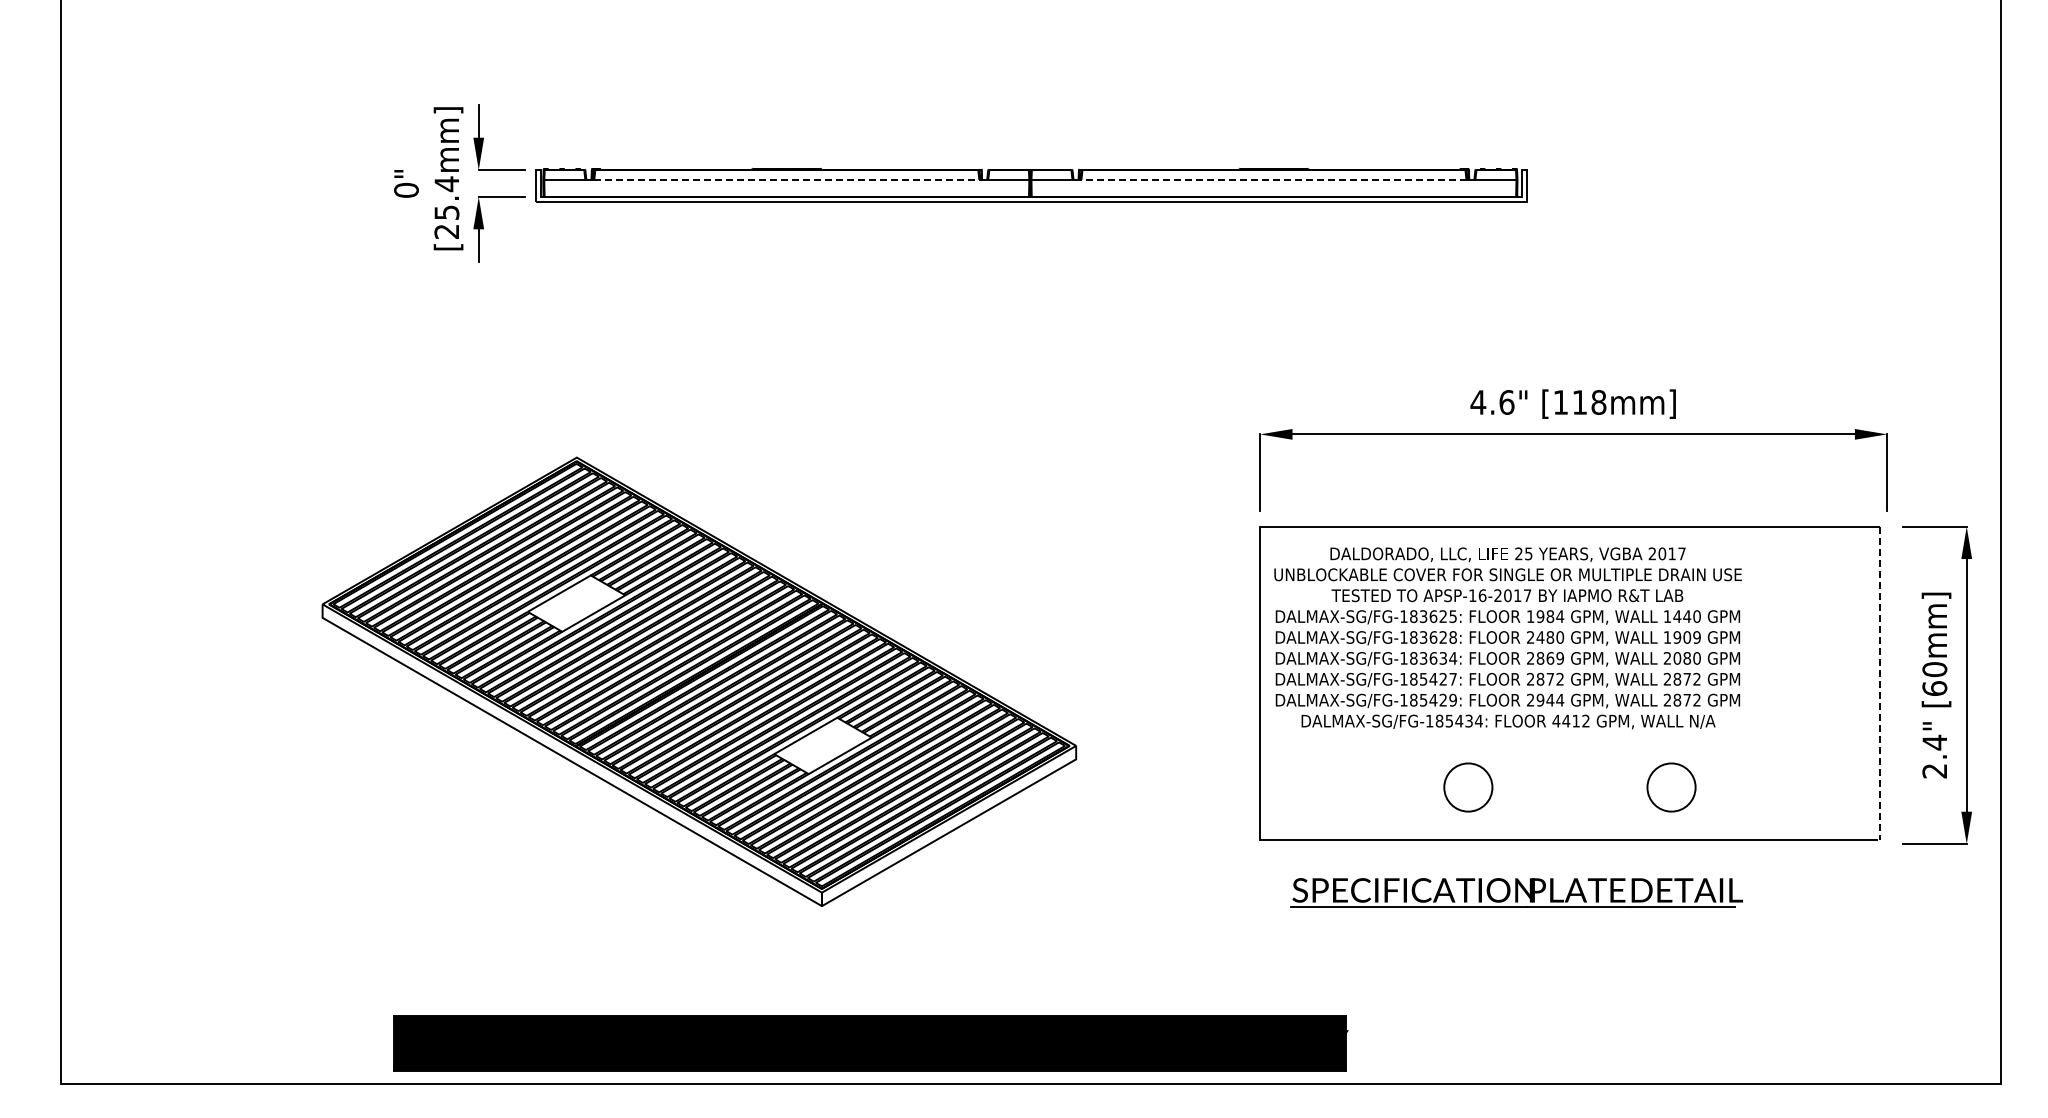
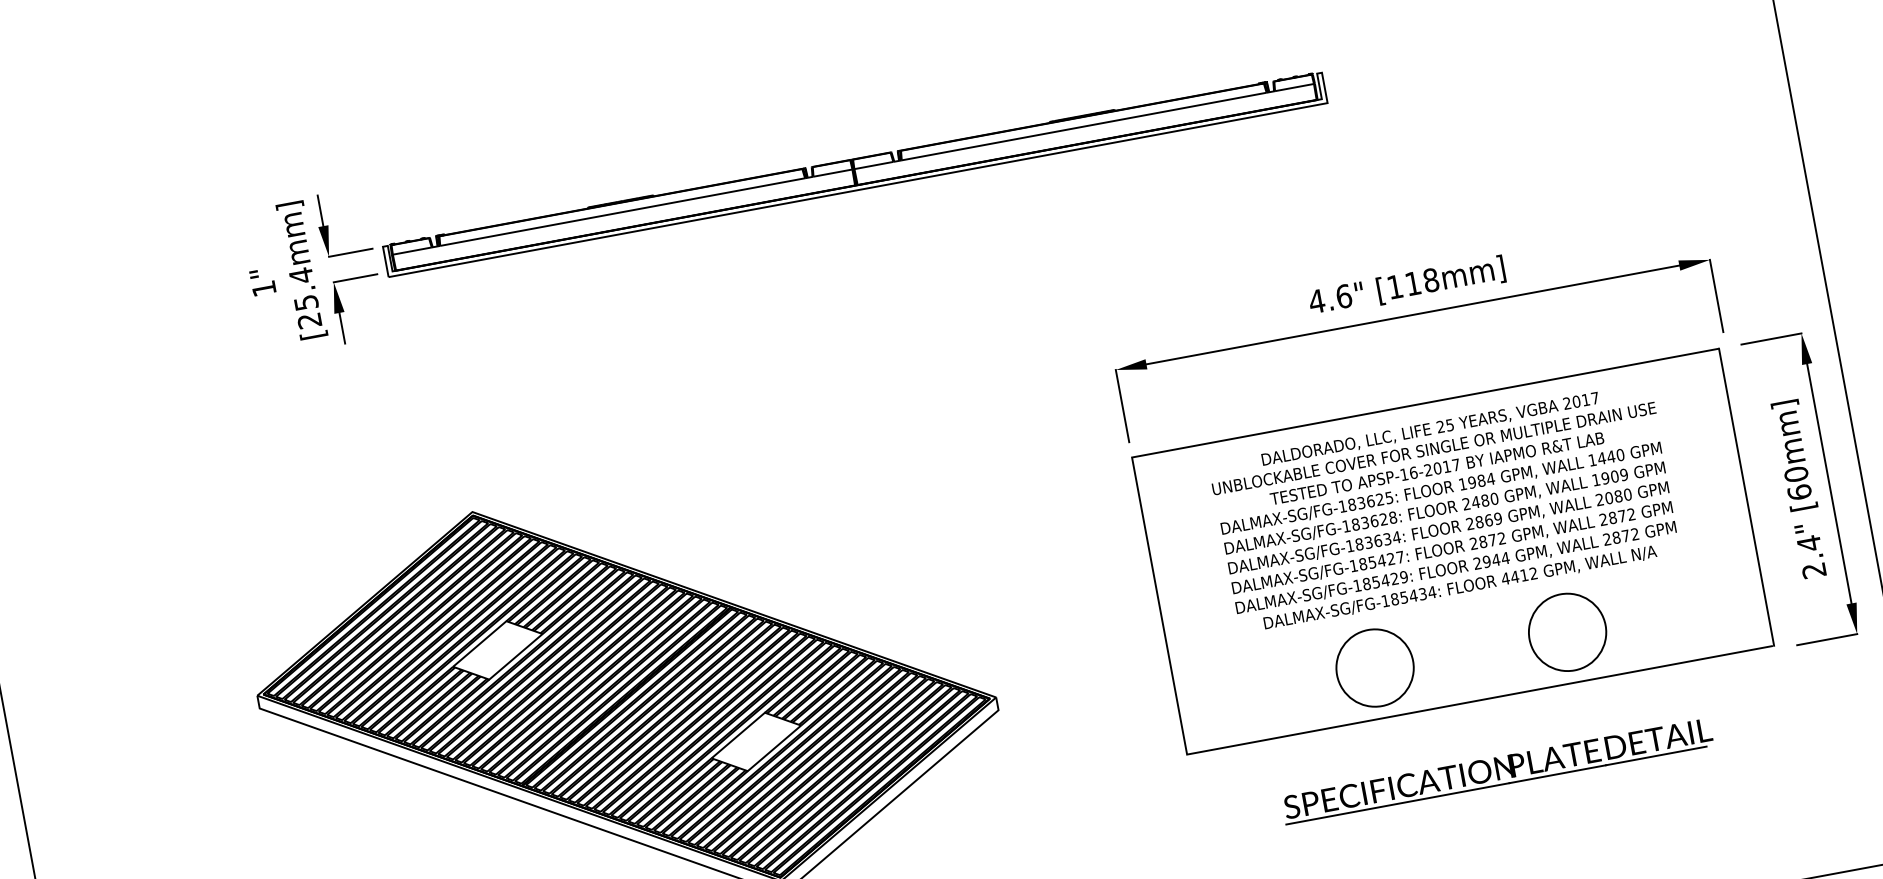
line: (786, 179) -> (622, 211), dashed -> solid
line: (1273, 179) -> (1083, 126), dashed -> solid
text: (406, 189) -> (264, 287), 0" -> 1"
text: (1507, 638) -> (1444, 509), moved
line: (1879, 683) -> (1746, 497), dashed -> solid
circle: (1468, 787) -> (1375, 668), size x1.67
circle: (1671, 787) -> (1567, 632), size x1.67
part: (1516, 892) -> (1497, 770), moved

